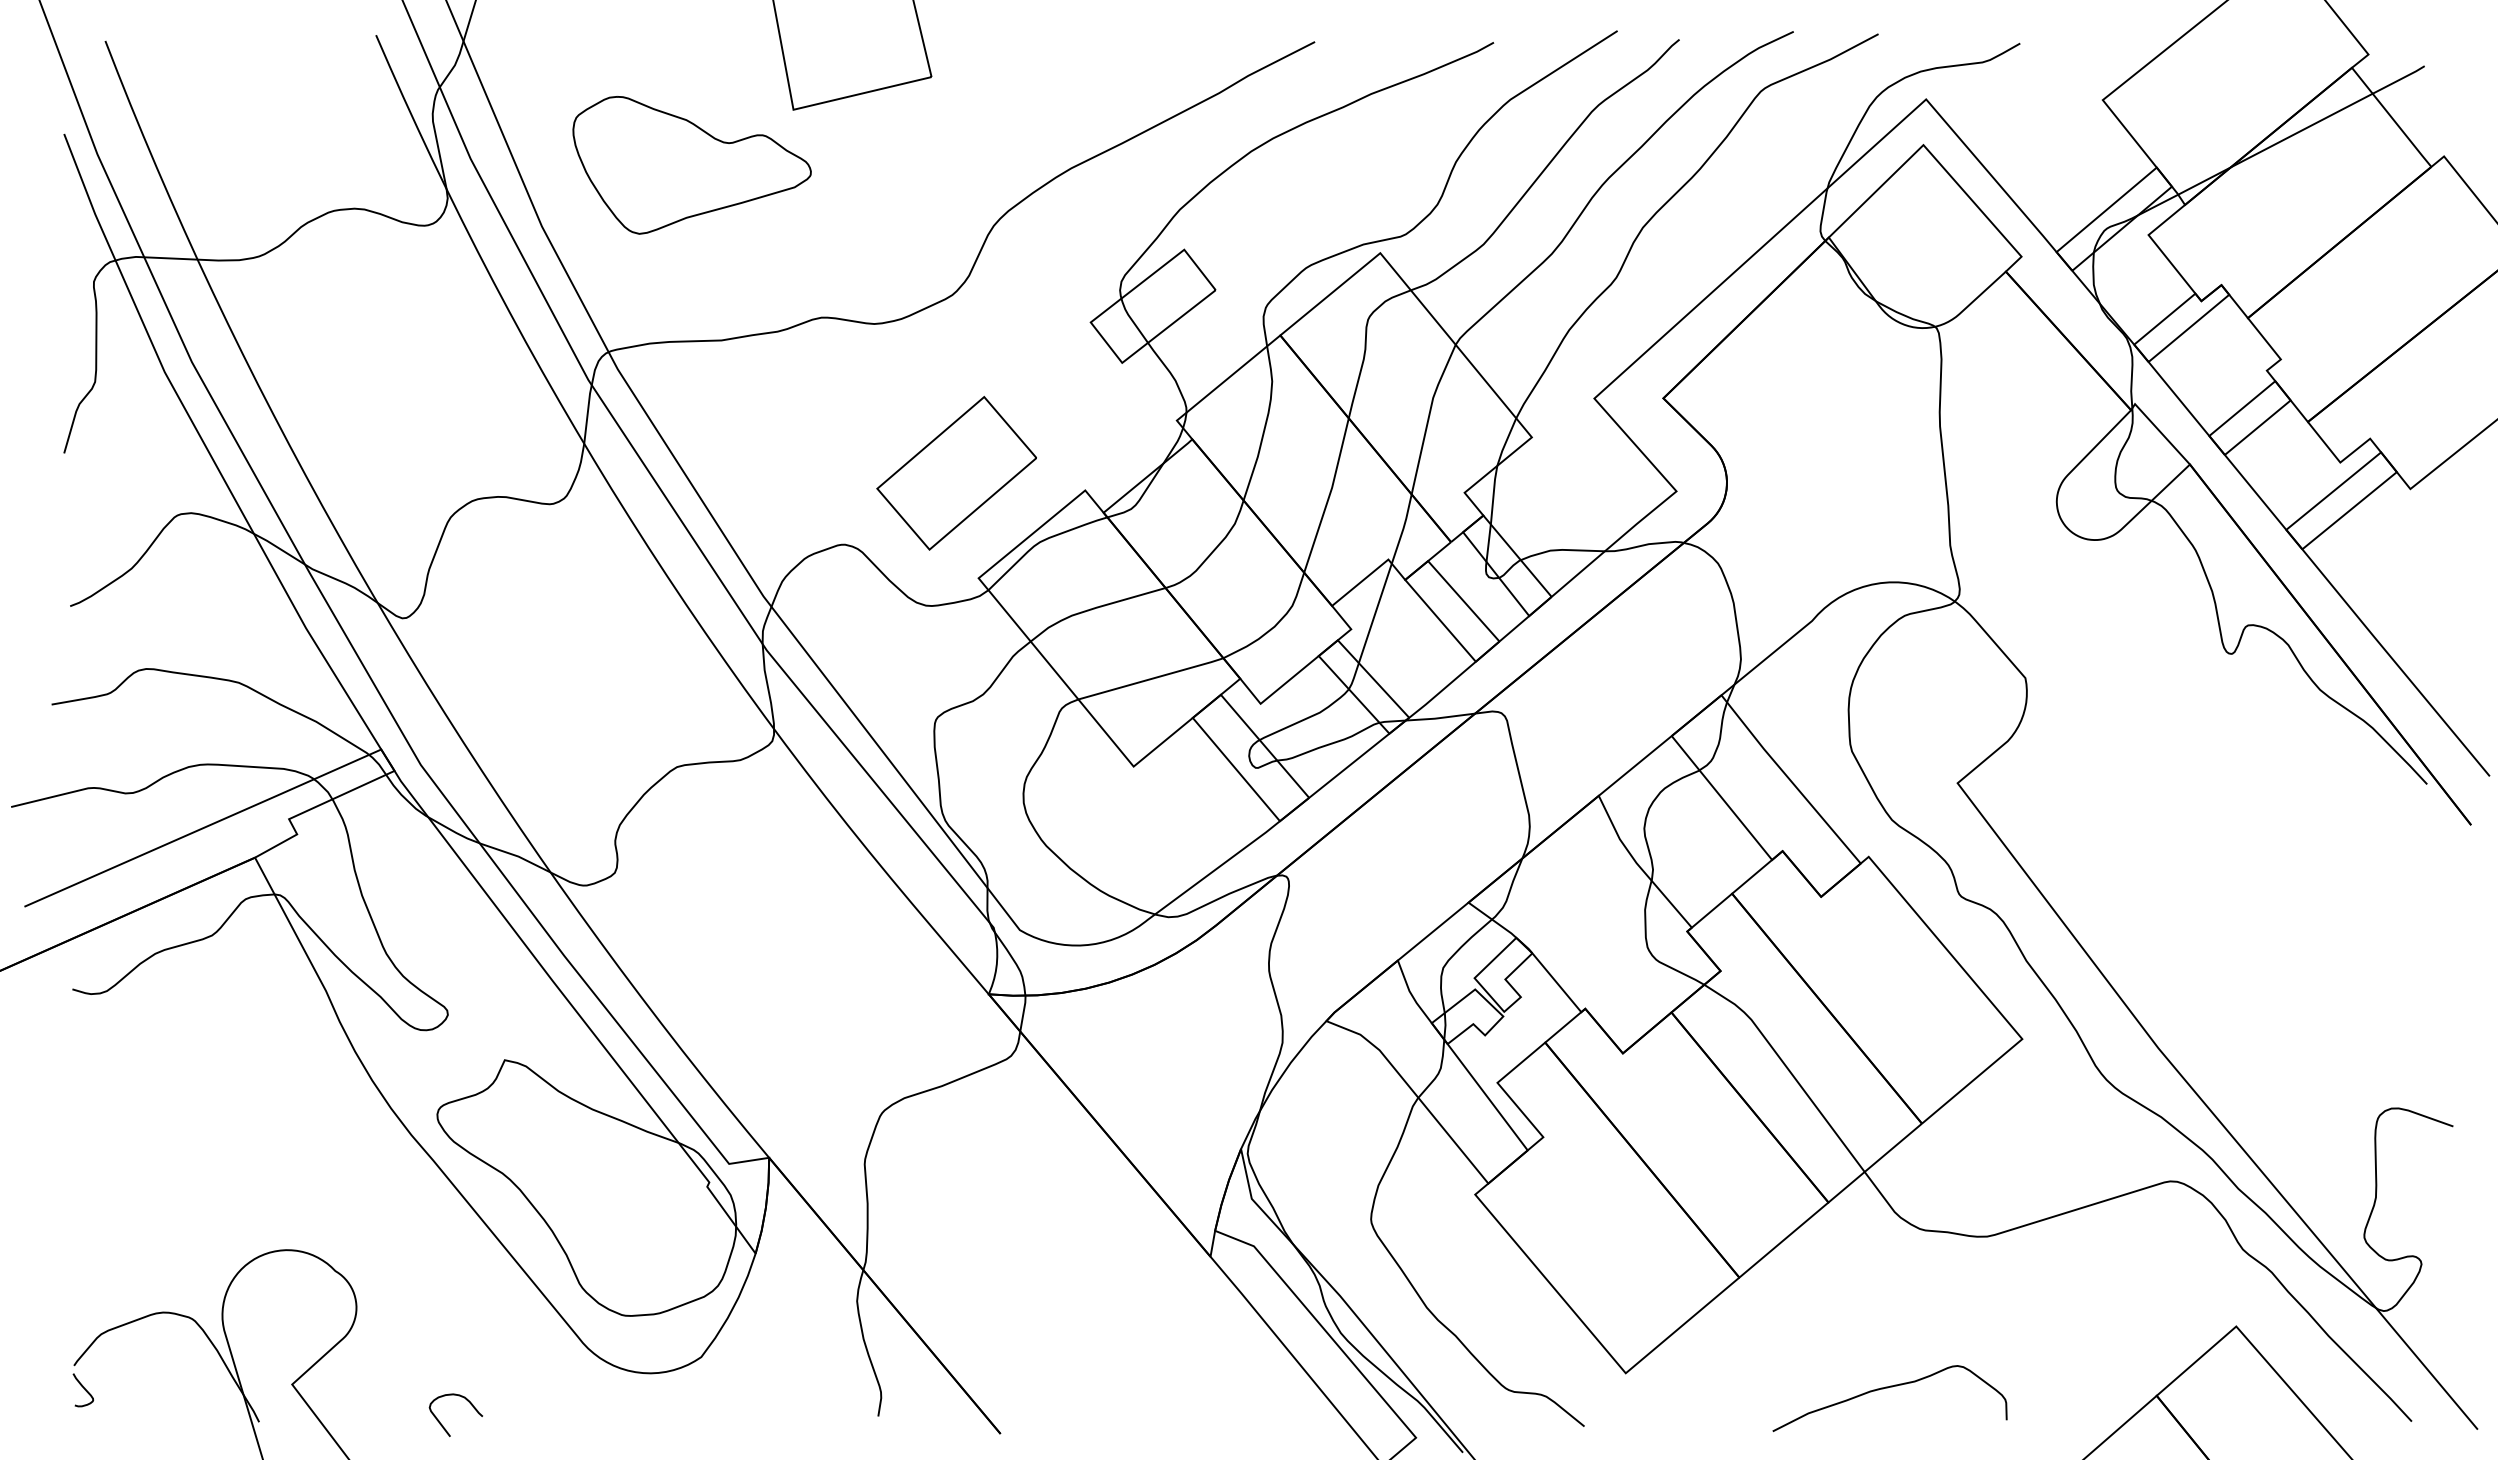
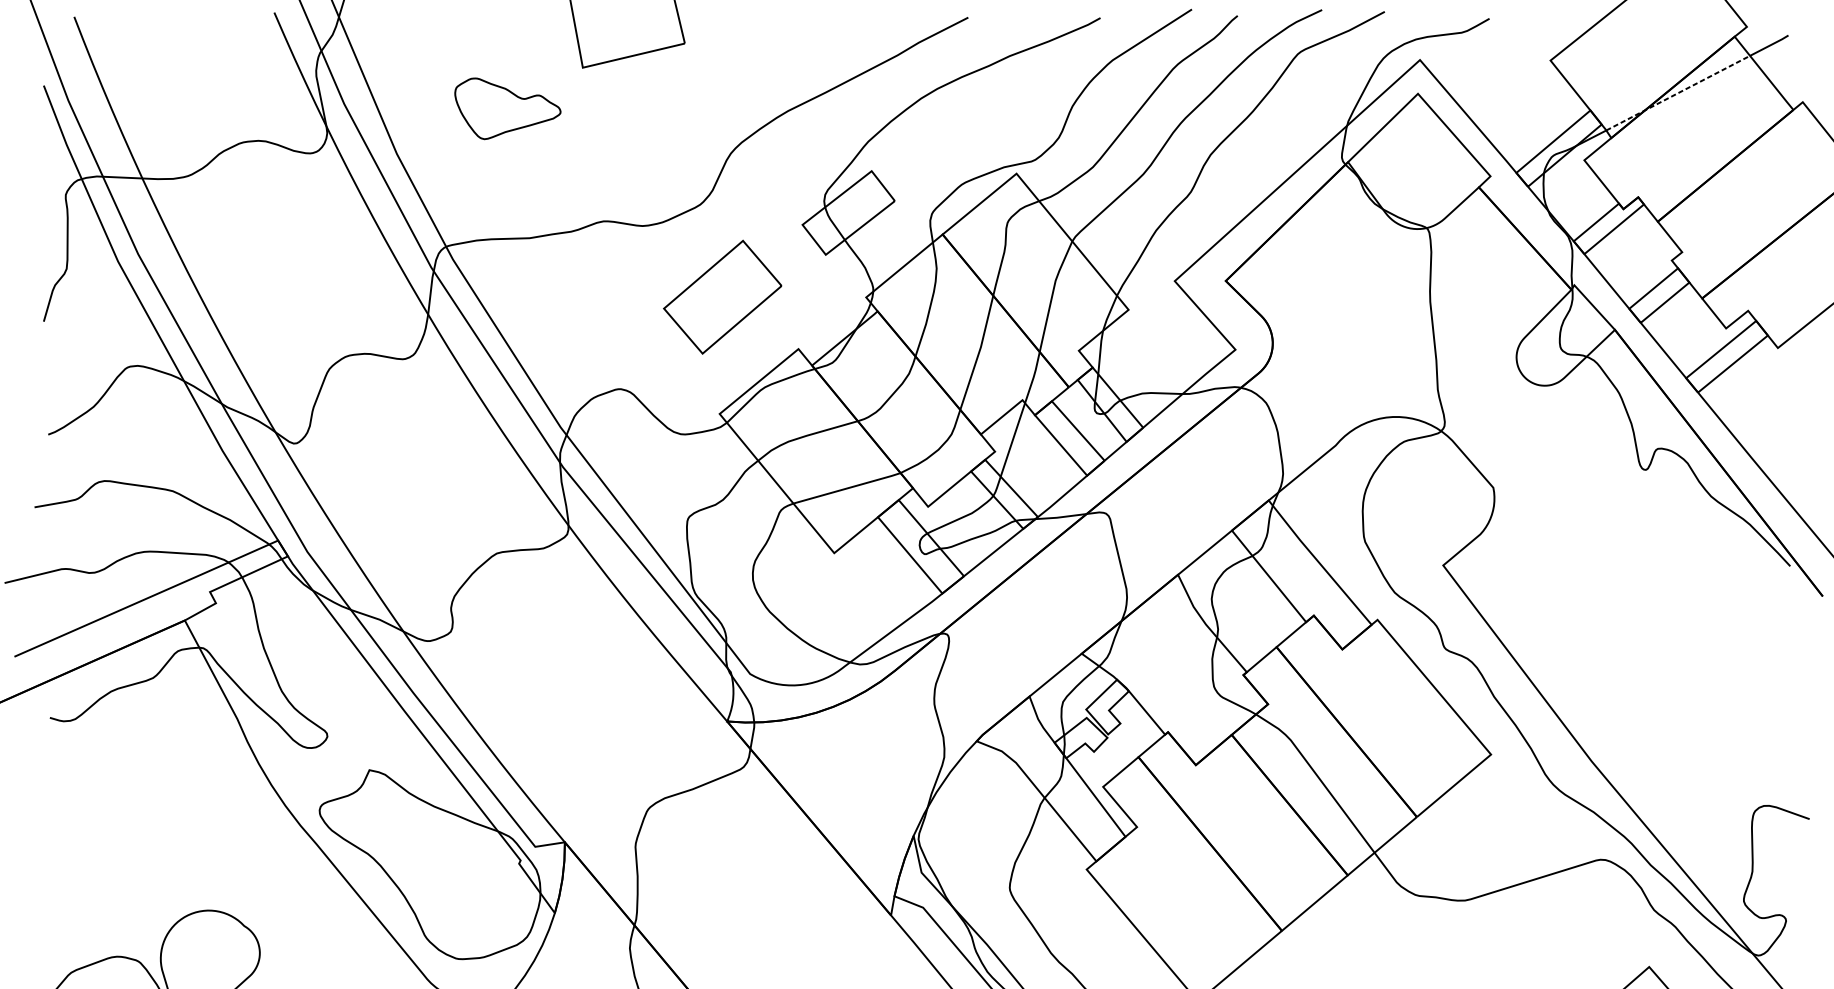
line: (2275, 144) -> (1678, 93), solid -> dashed
part: (691, 165) -> (507, 108), size x0.6
part: (956, 473) -> (722, 297), moved

